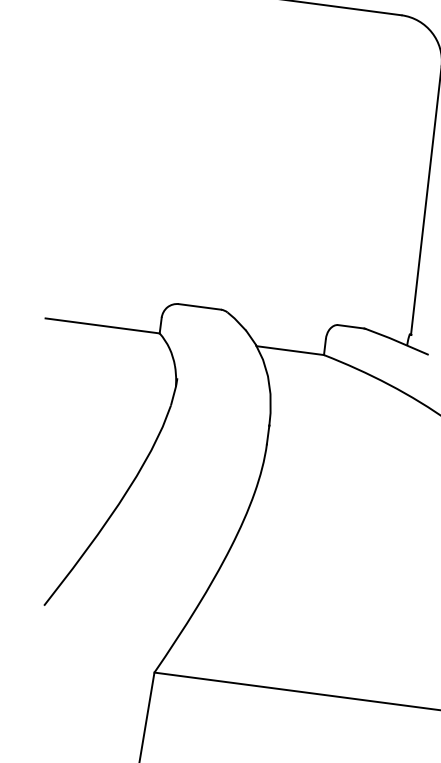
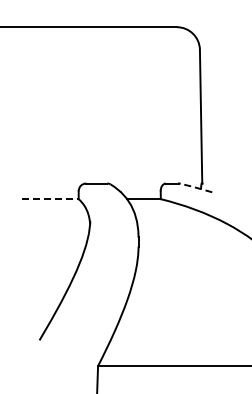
line: (103, 326) -> (50, 199), solid -> dashed
line: (396, 340) -> (195, 187), solid -> dashed

